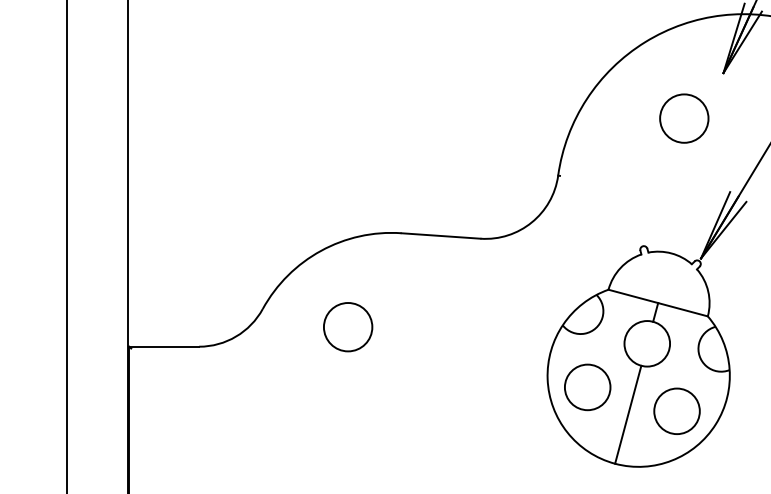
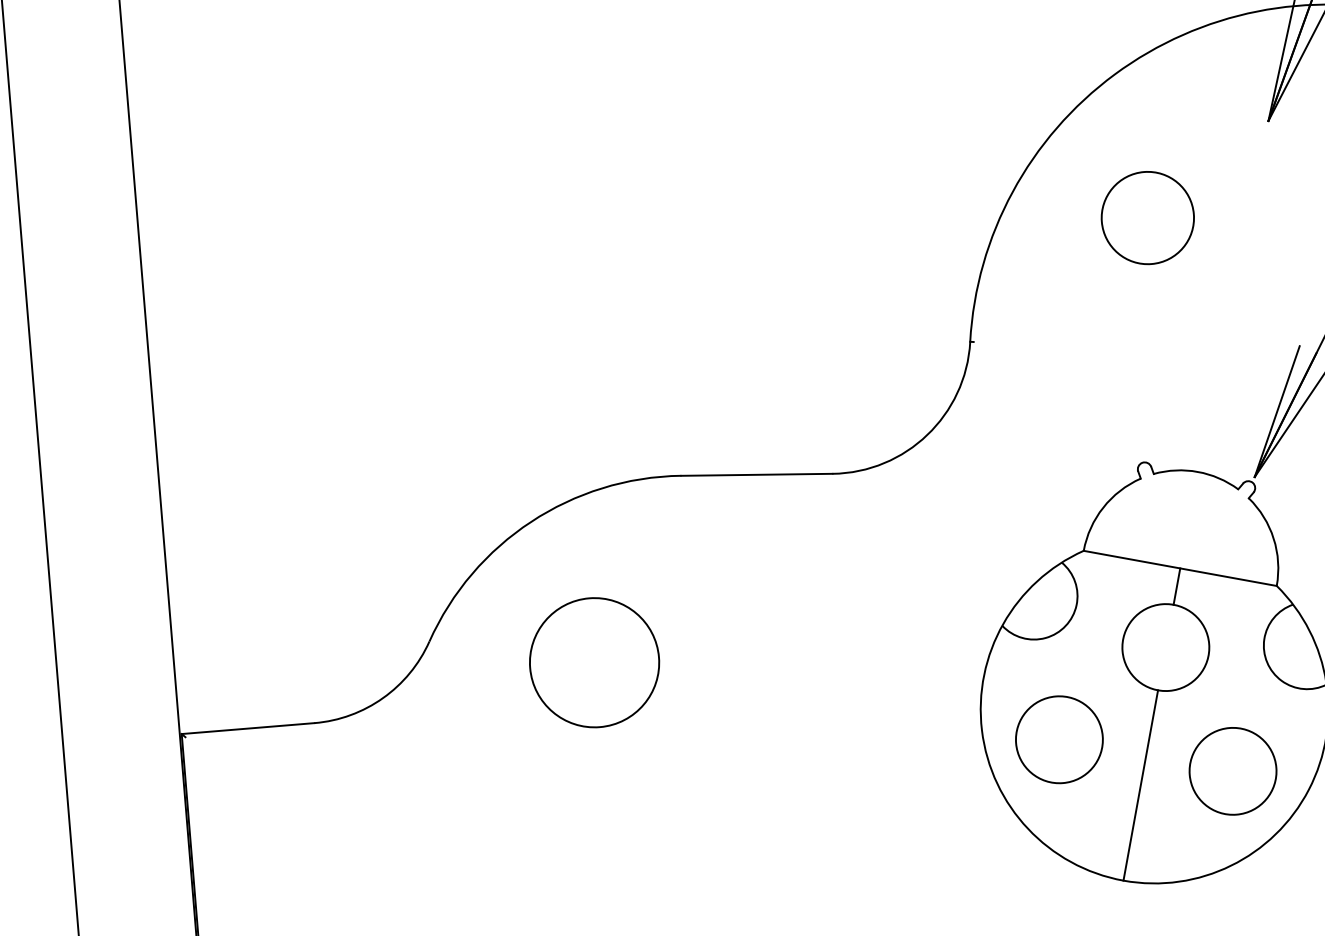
circle: (684, 118) -> (1148, 217), moved
circle: (347, 327) -> (593, 663), size x1.4

